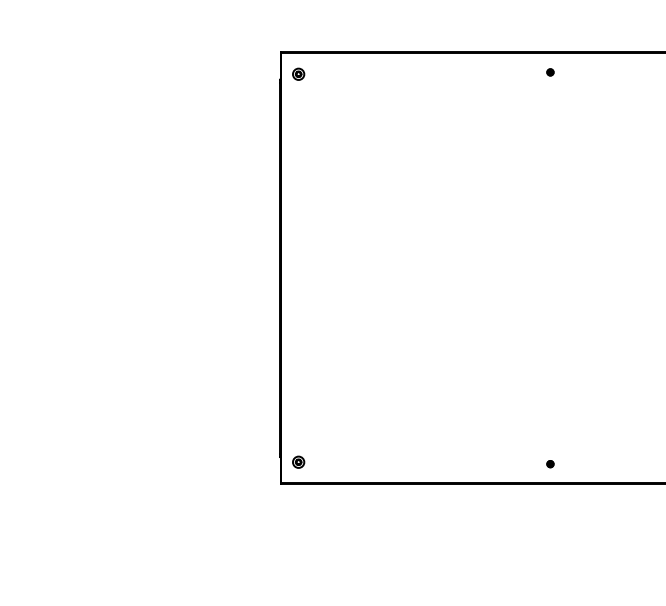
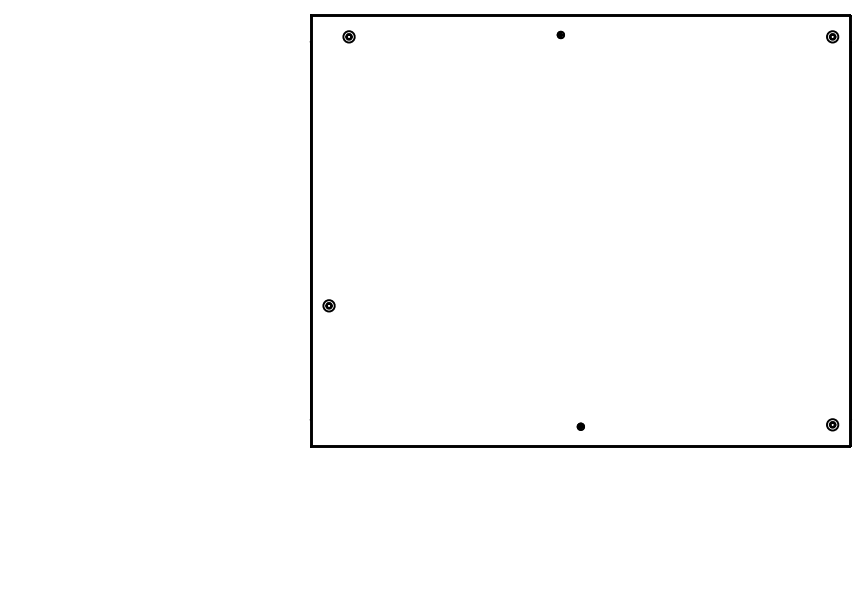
part: (550, 71) -> (560, 34), moved
part: (298, 73) -> (348, 36), moved
part: (298, 461) -> (328, 305), moved

